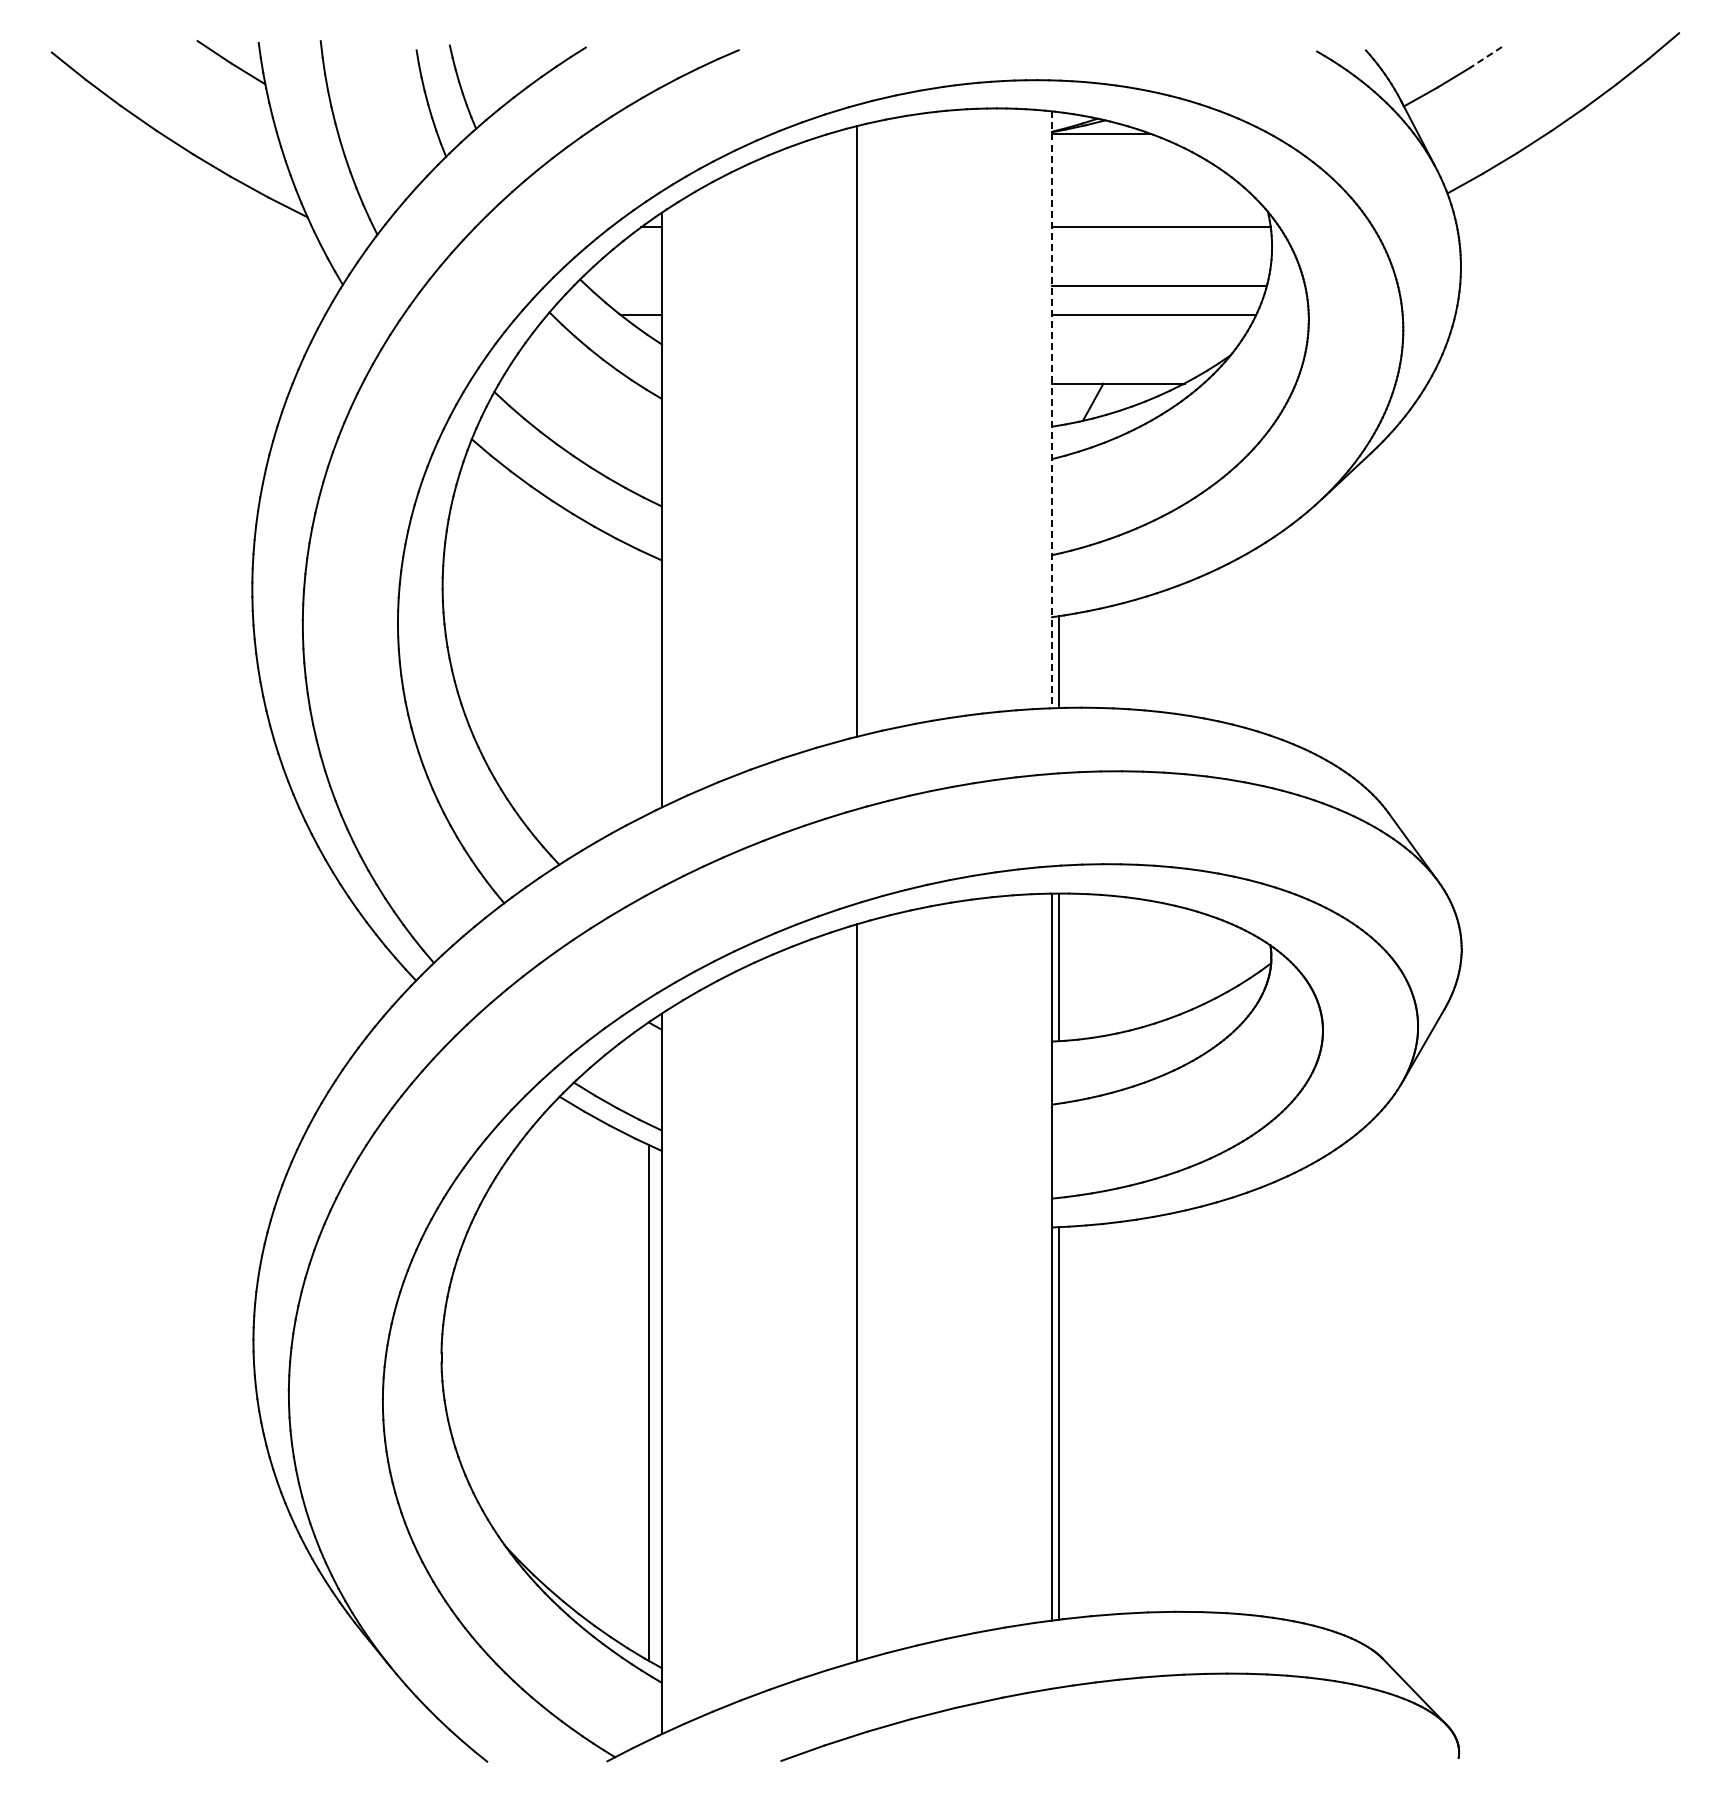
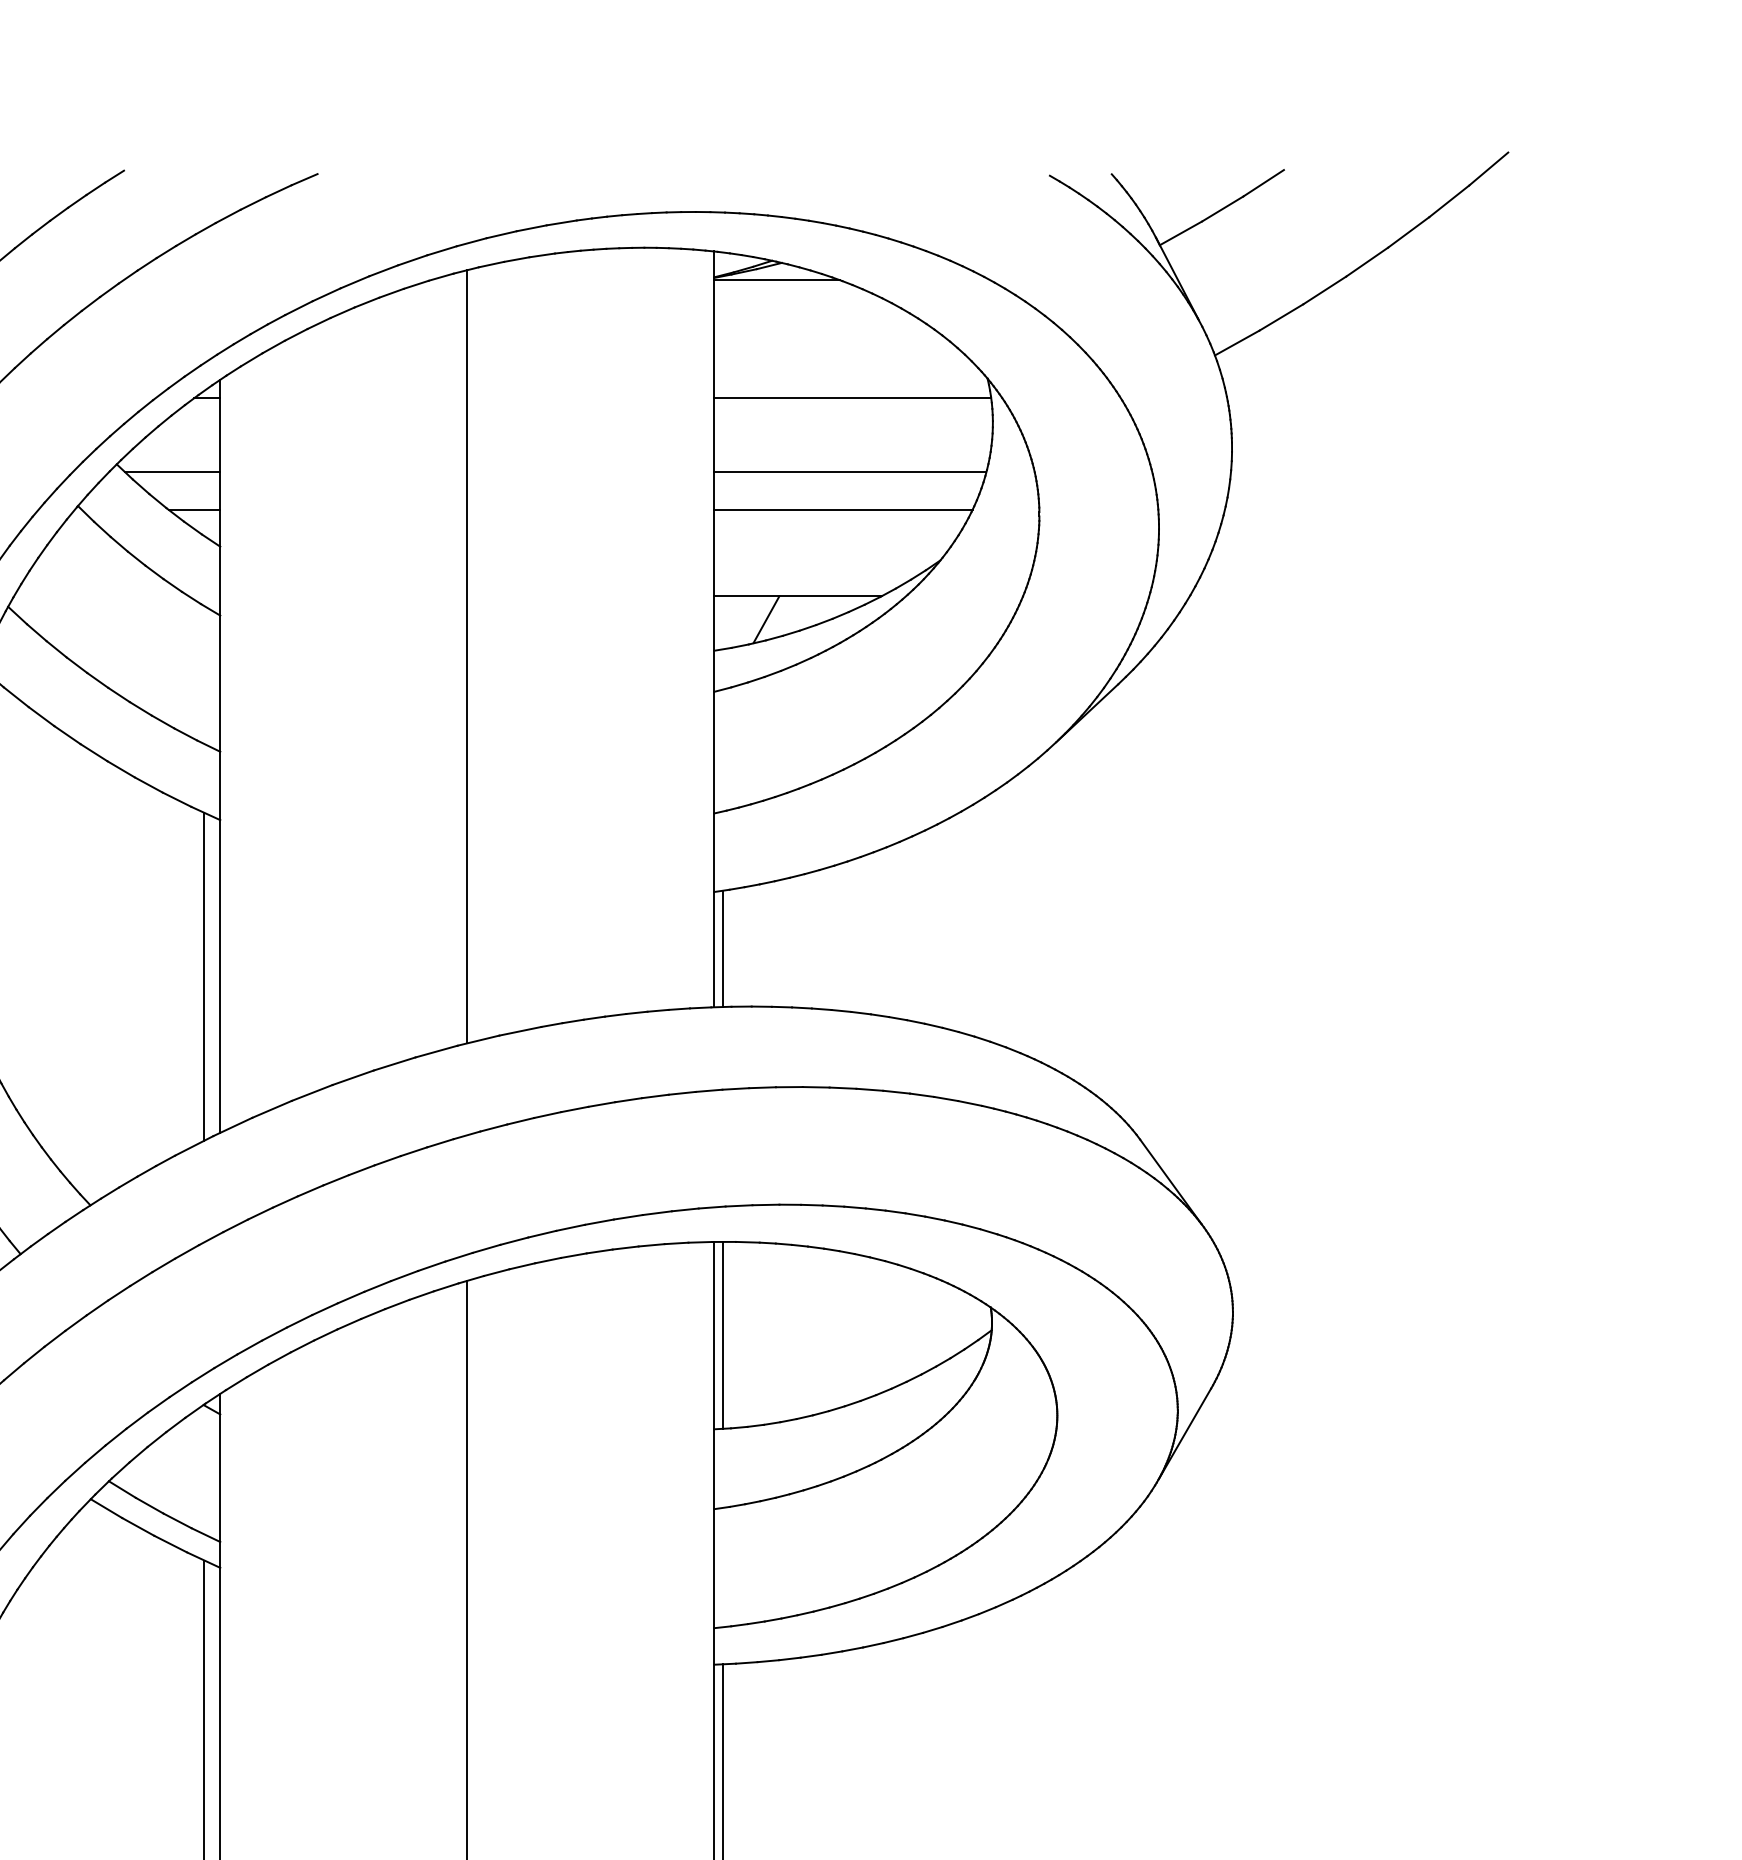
line: (1485, 57) -> (1263, 183), dashed -> solid
line: (623, 285) -> (171, 471), added
line: (1052, 410) -> (714, 630), dashed -> solid
line: (649, 683) -> (204, 975), added

